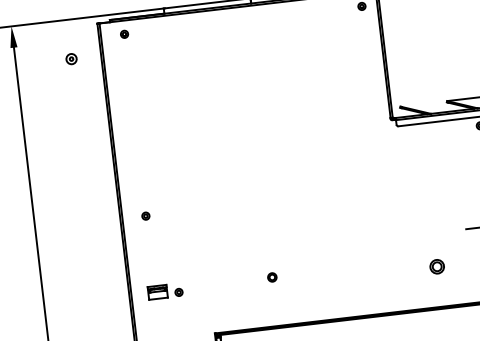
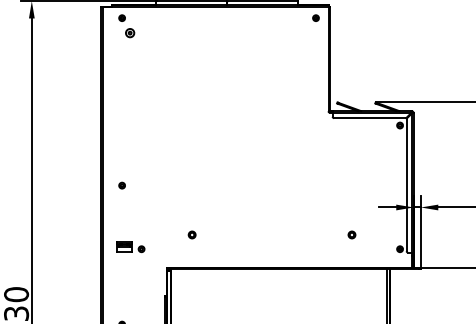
part: (72, 59) -> (130, 33), moved
part: (145, 216) -> (121, 185), moved
part: (436, 266) -> (351, 234), size x0.62
part: (271, 276) -> (191, 234), moved
part: (165, 291) -> (130, 247), moved

